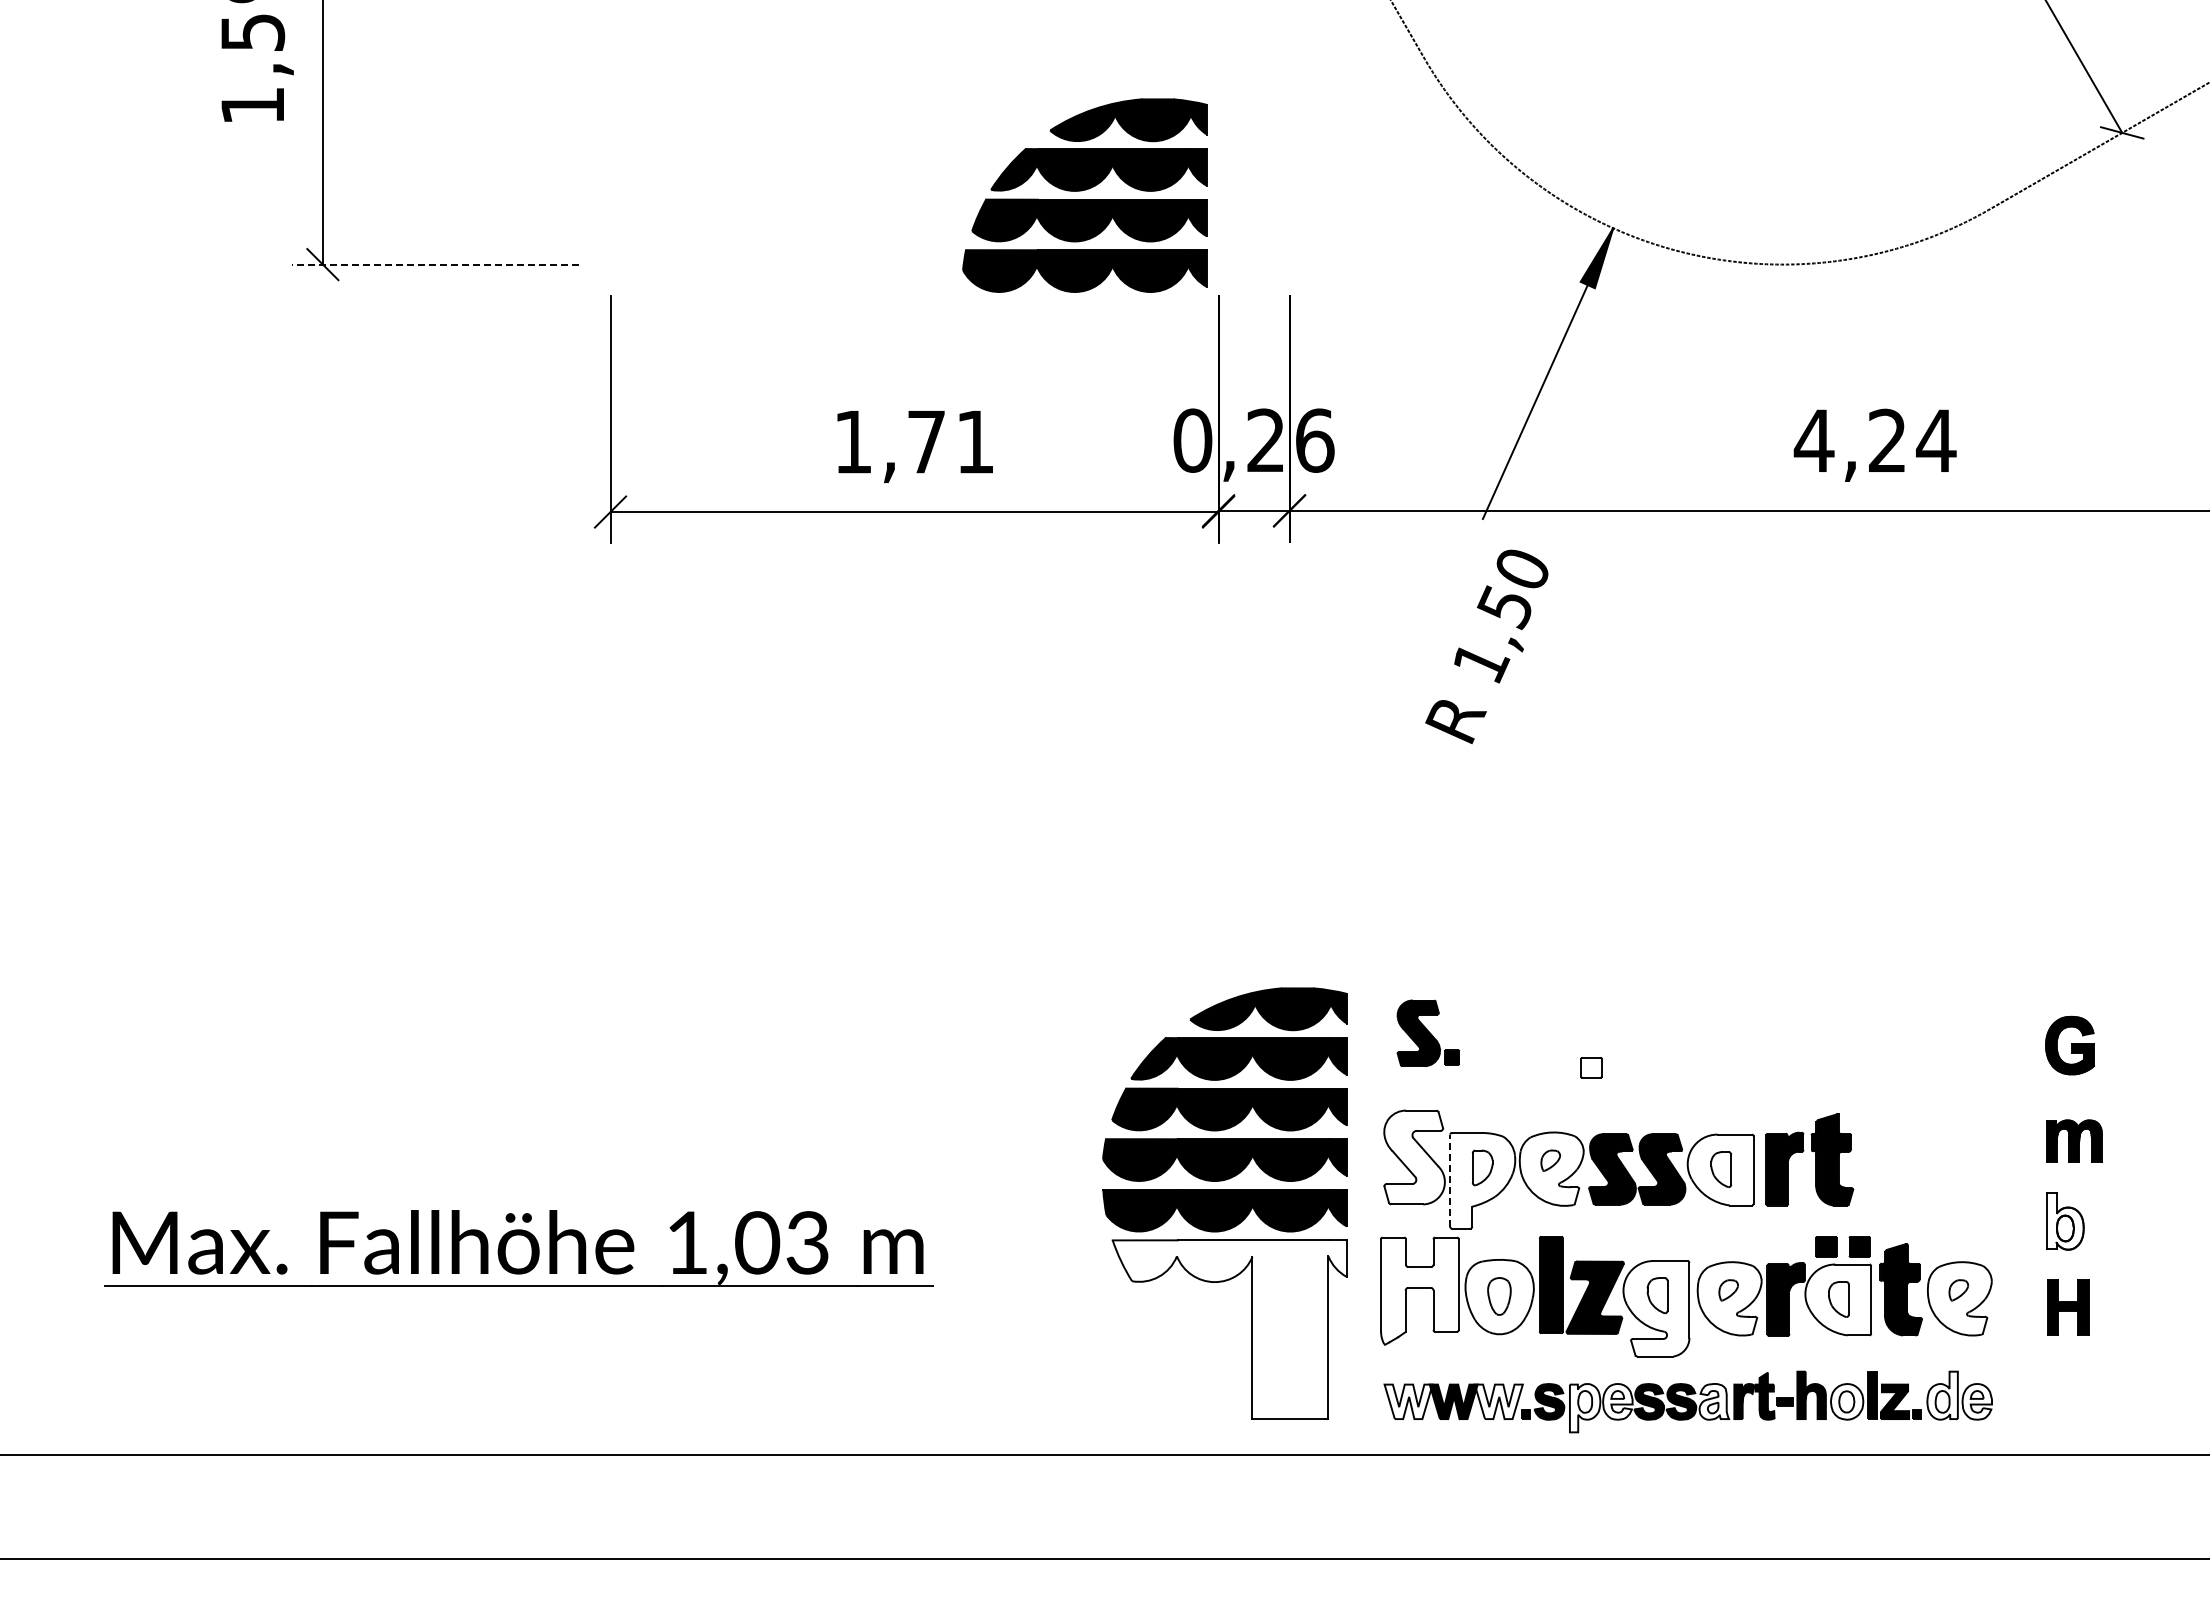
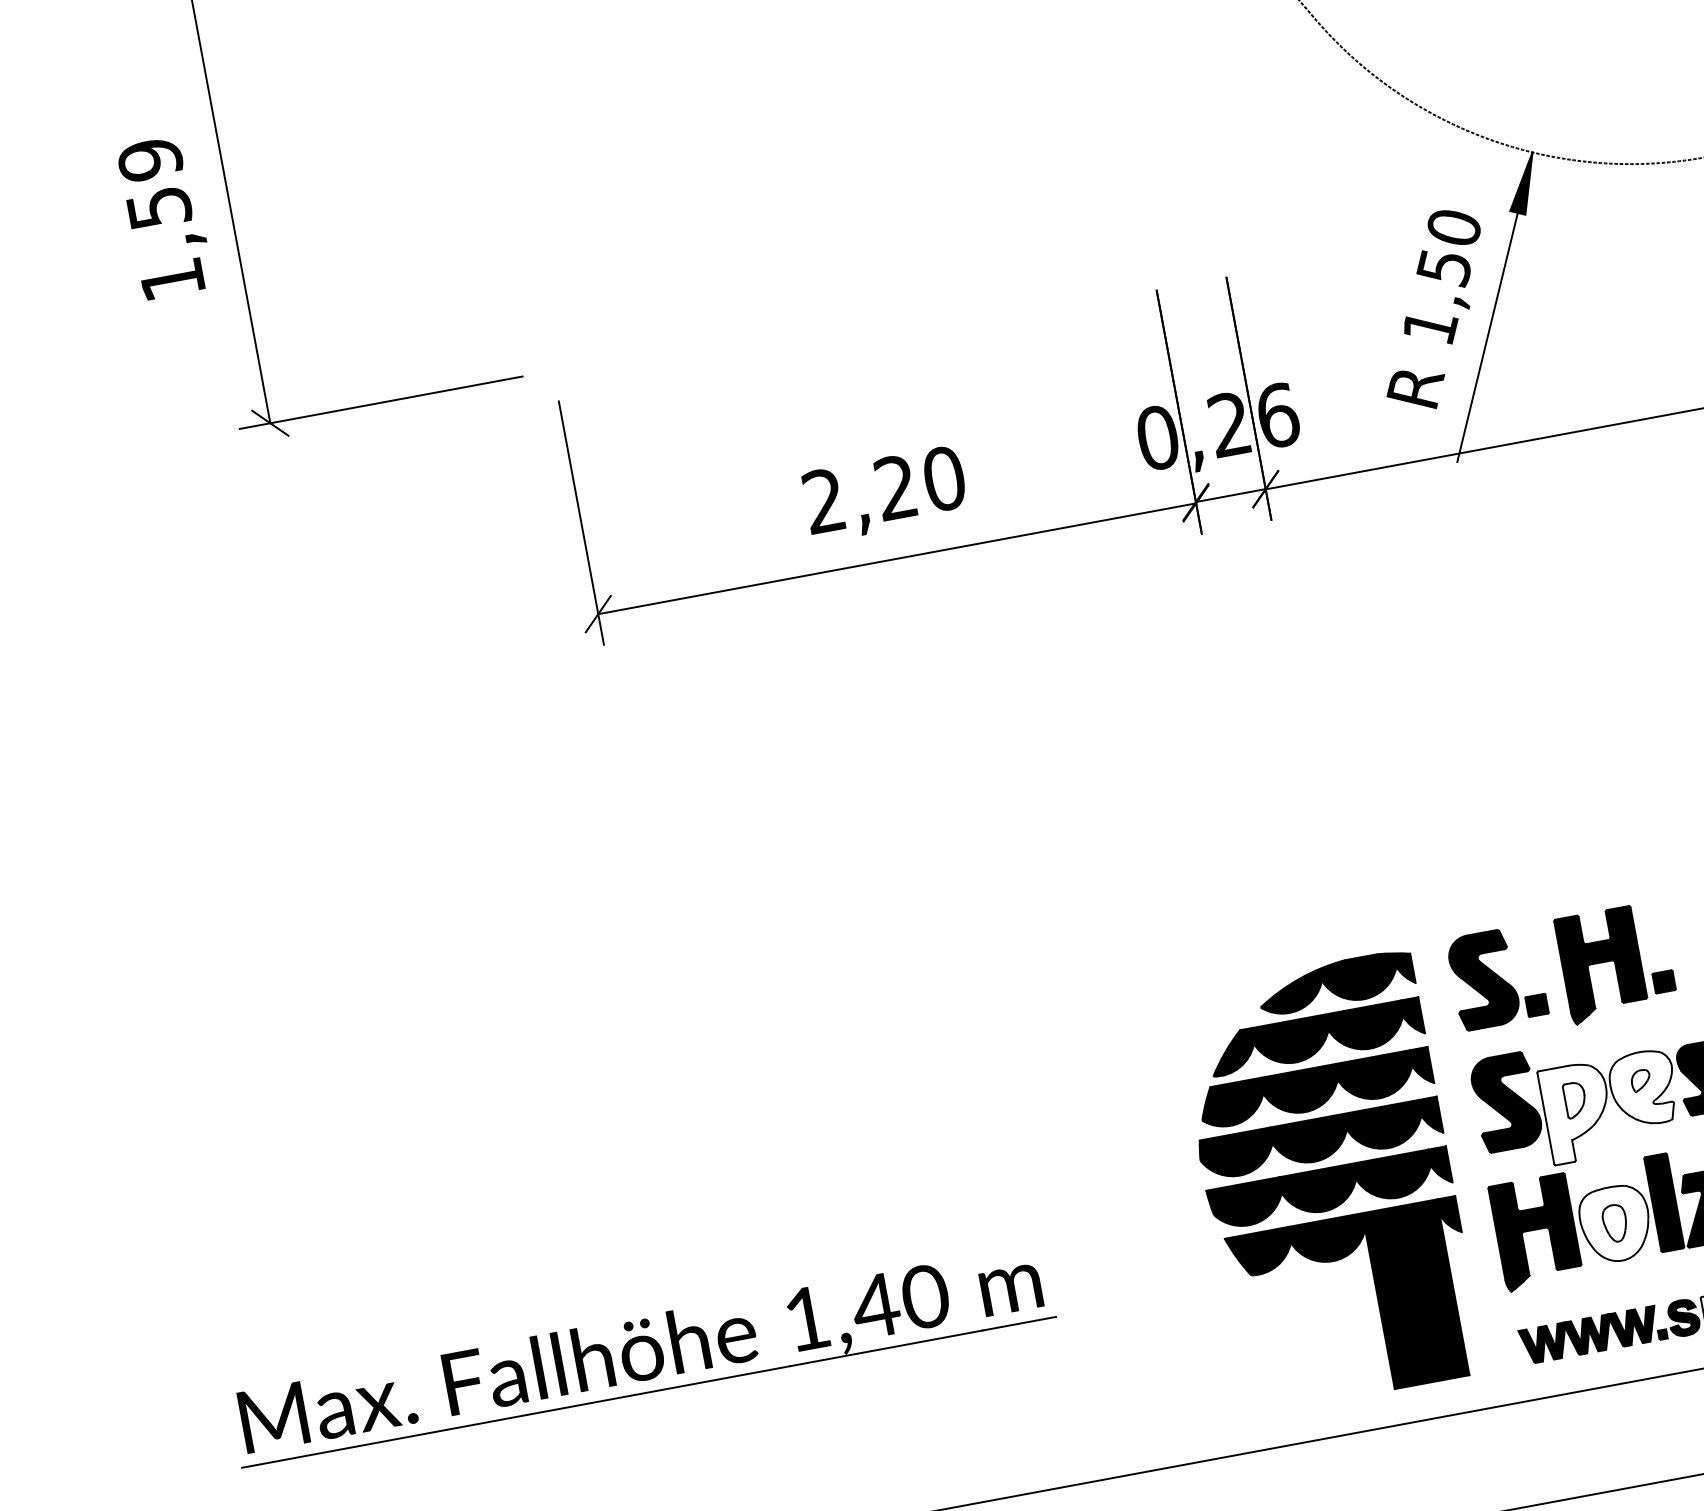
part: (1084, 195) -> (1006, 216), removed
line: (435, 264) -> (381, 402), dashed -> solid
text: (914, 441) -> (884, 489), 1,71 -> 2,20
text: (1486, 646) -> (1432, 310), moved
part: (1428, 1033) -> (1497, 977), size x1.43
part: (1532, 1040) -> (1601, 965), added
fill: (1591, 1067) -> (1664, 981), added
fill: (1414, 1157) -> (1506, 1102), added
line: (1450, 1180) -> (1546, 1118), dashed -> solid
text: (781, 1242) -> (899, 1301), 1,03 -> 1,40
fill: (1419, 1290) -> (1535, 1232), added
fill: (1229, 1329) -> (1355, 1305), added
fill: (1408, 1401) -> (1544, 1343), added
fill: (1498, 1401) -> (1633, 1326), added

